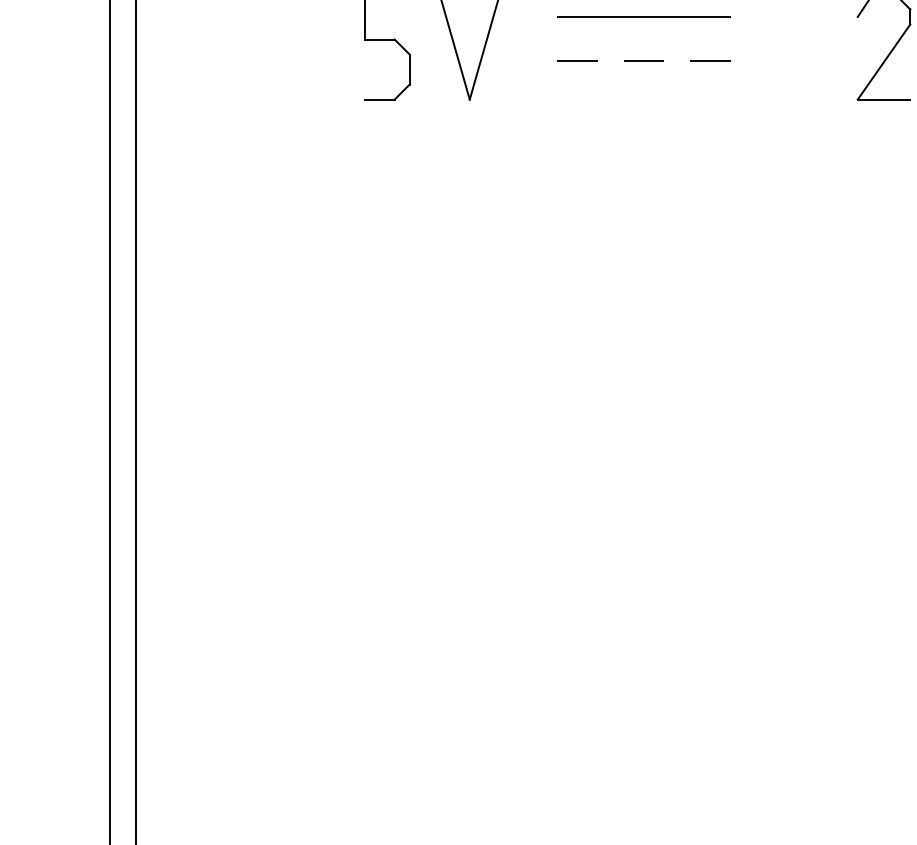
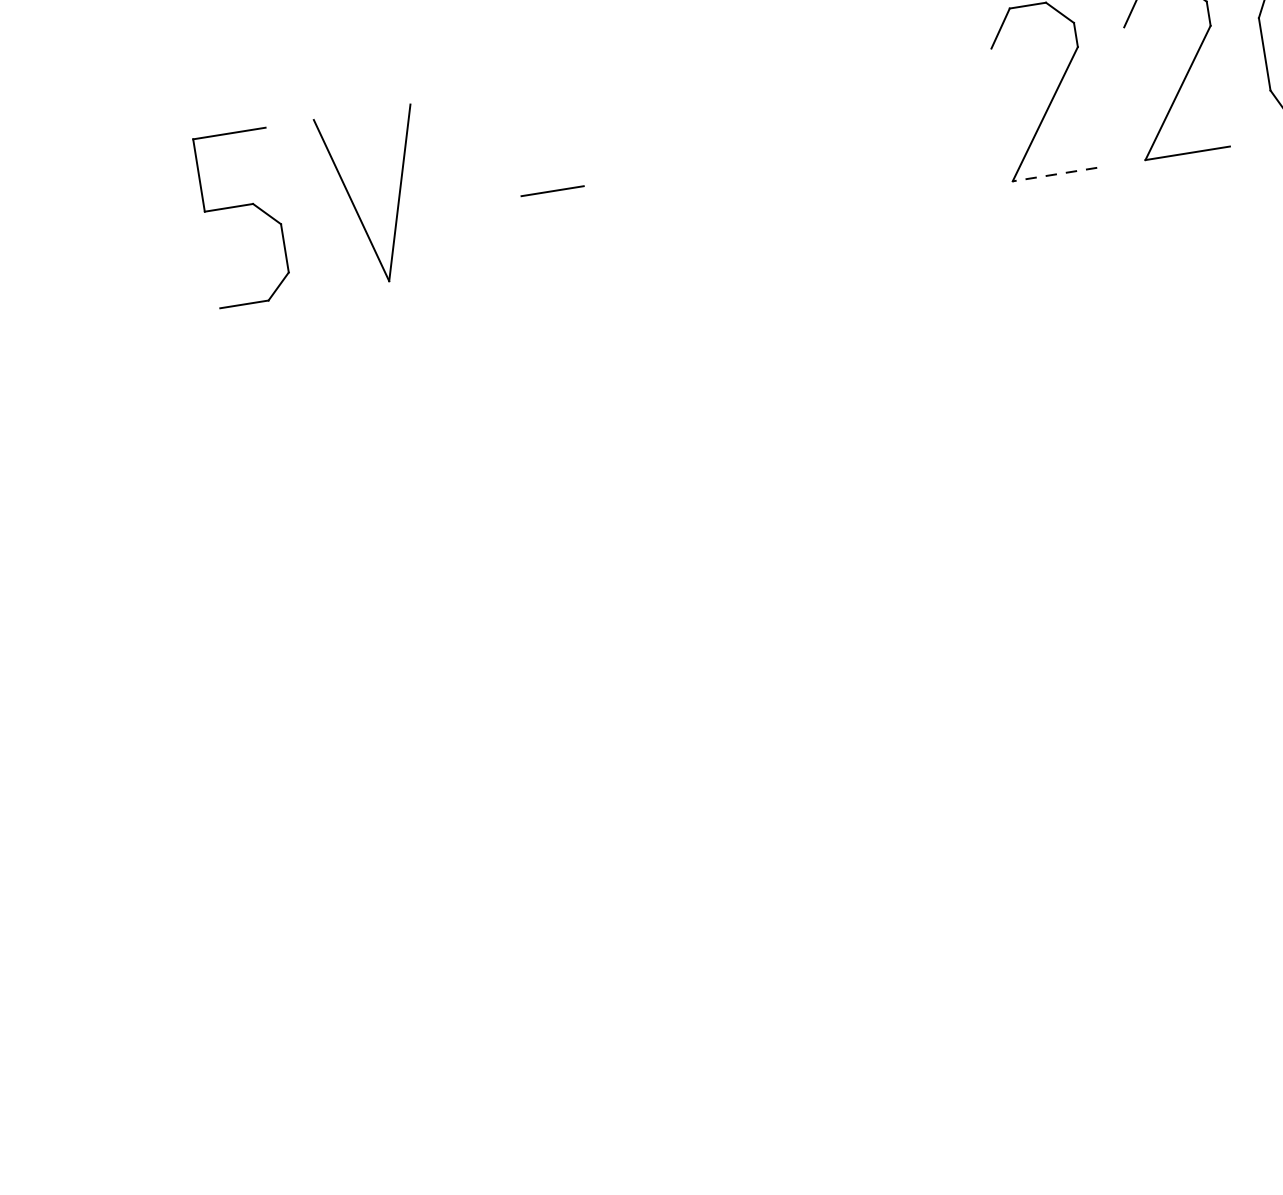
line: (643, 16) -> (647, 102), removed
line: (643, 60) -> (658, 173), removed
line: (710, 60) -> (766, 156), removed
line: (883, 99) -> (1054, 174), solid -> dashed

